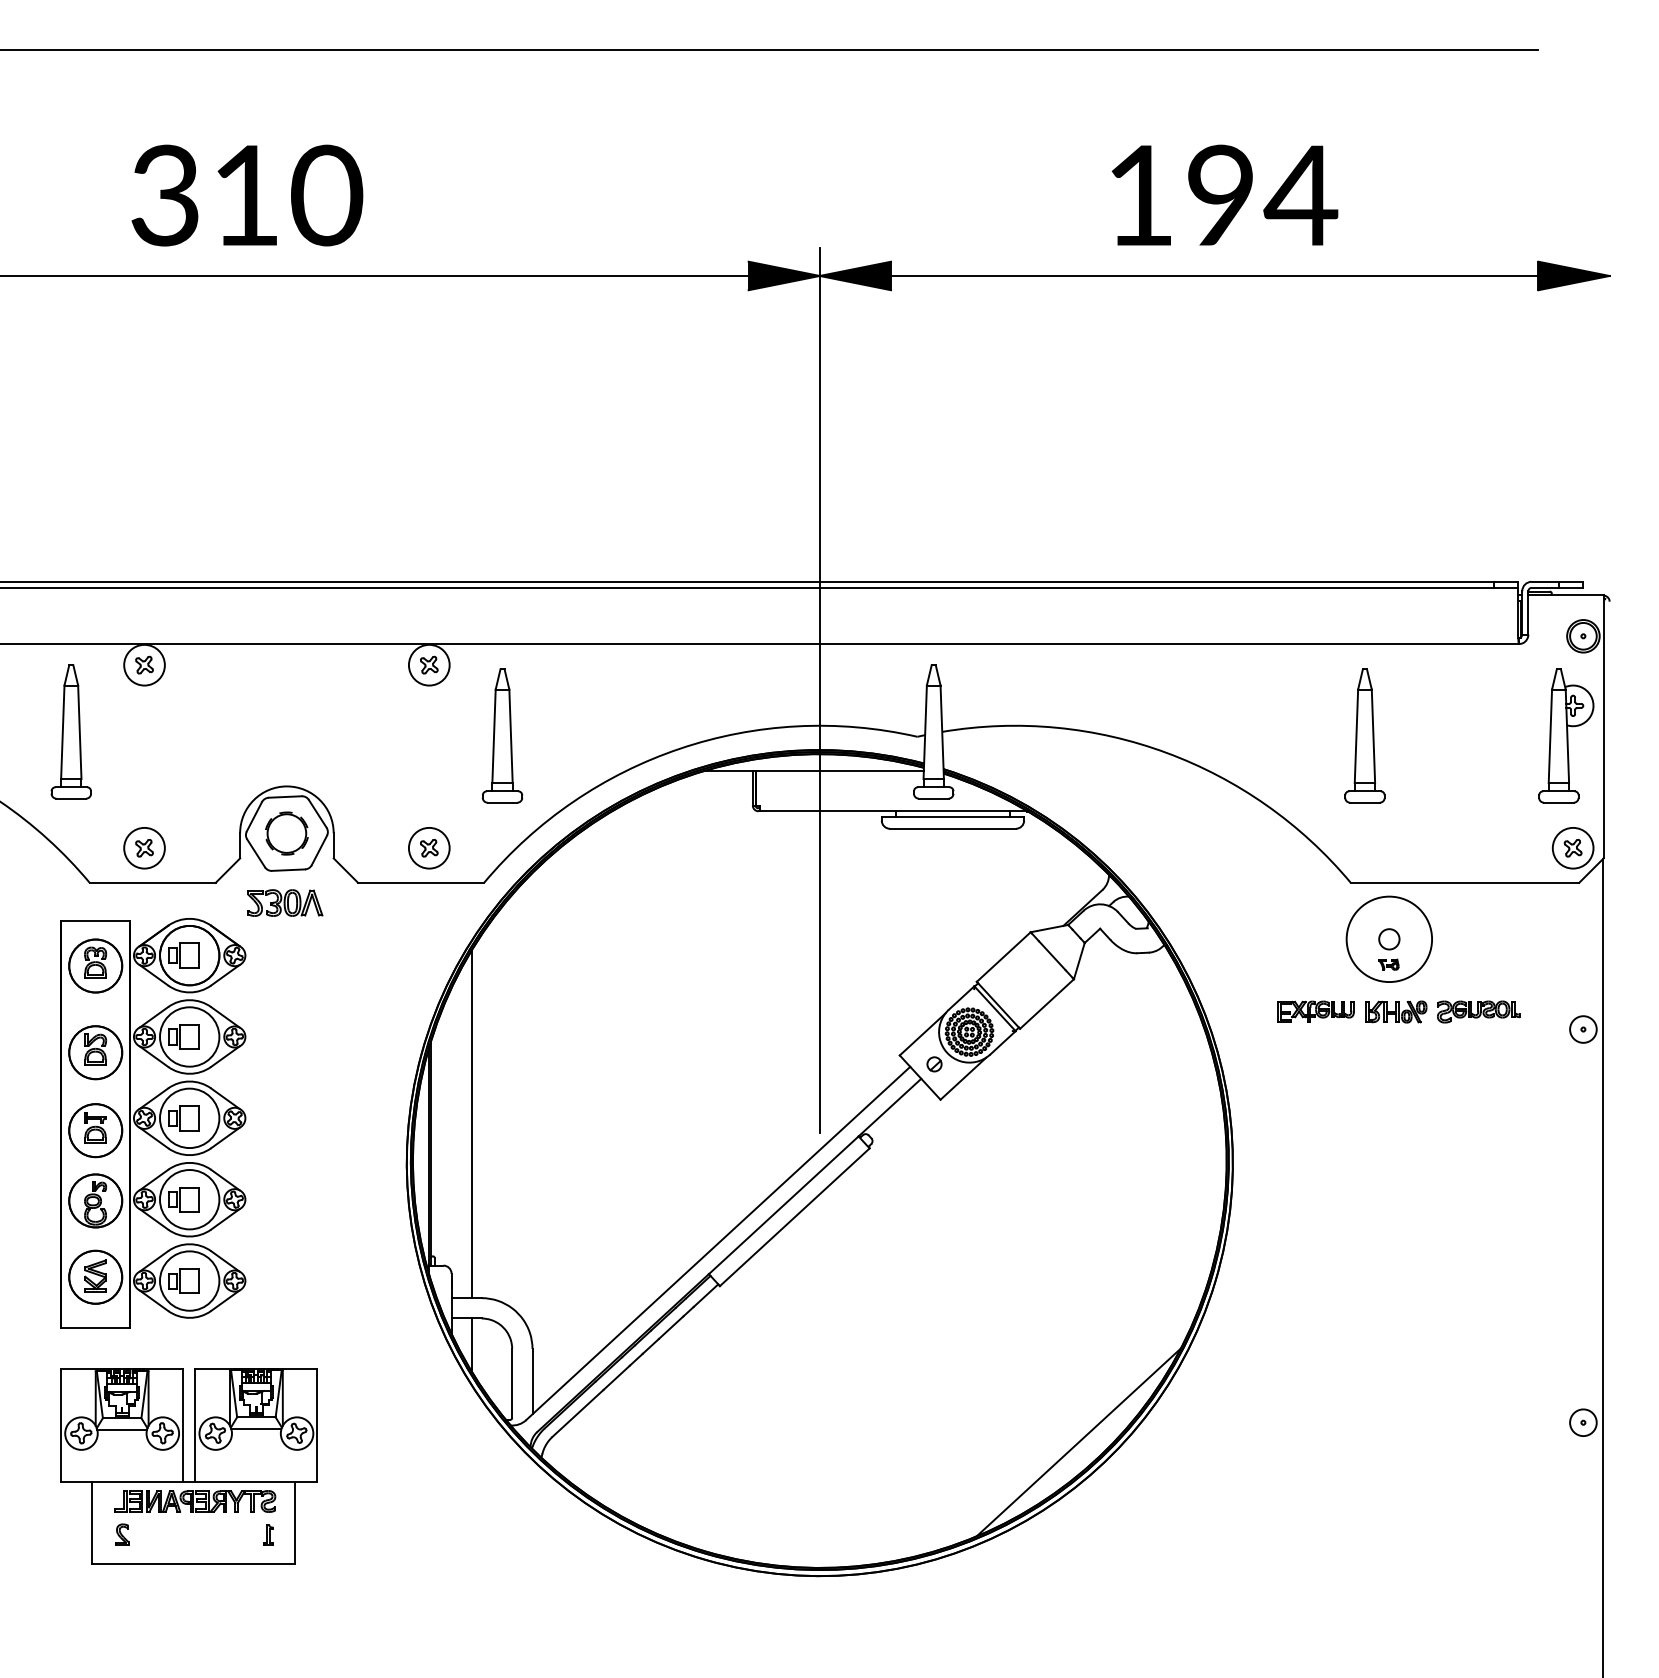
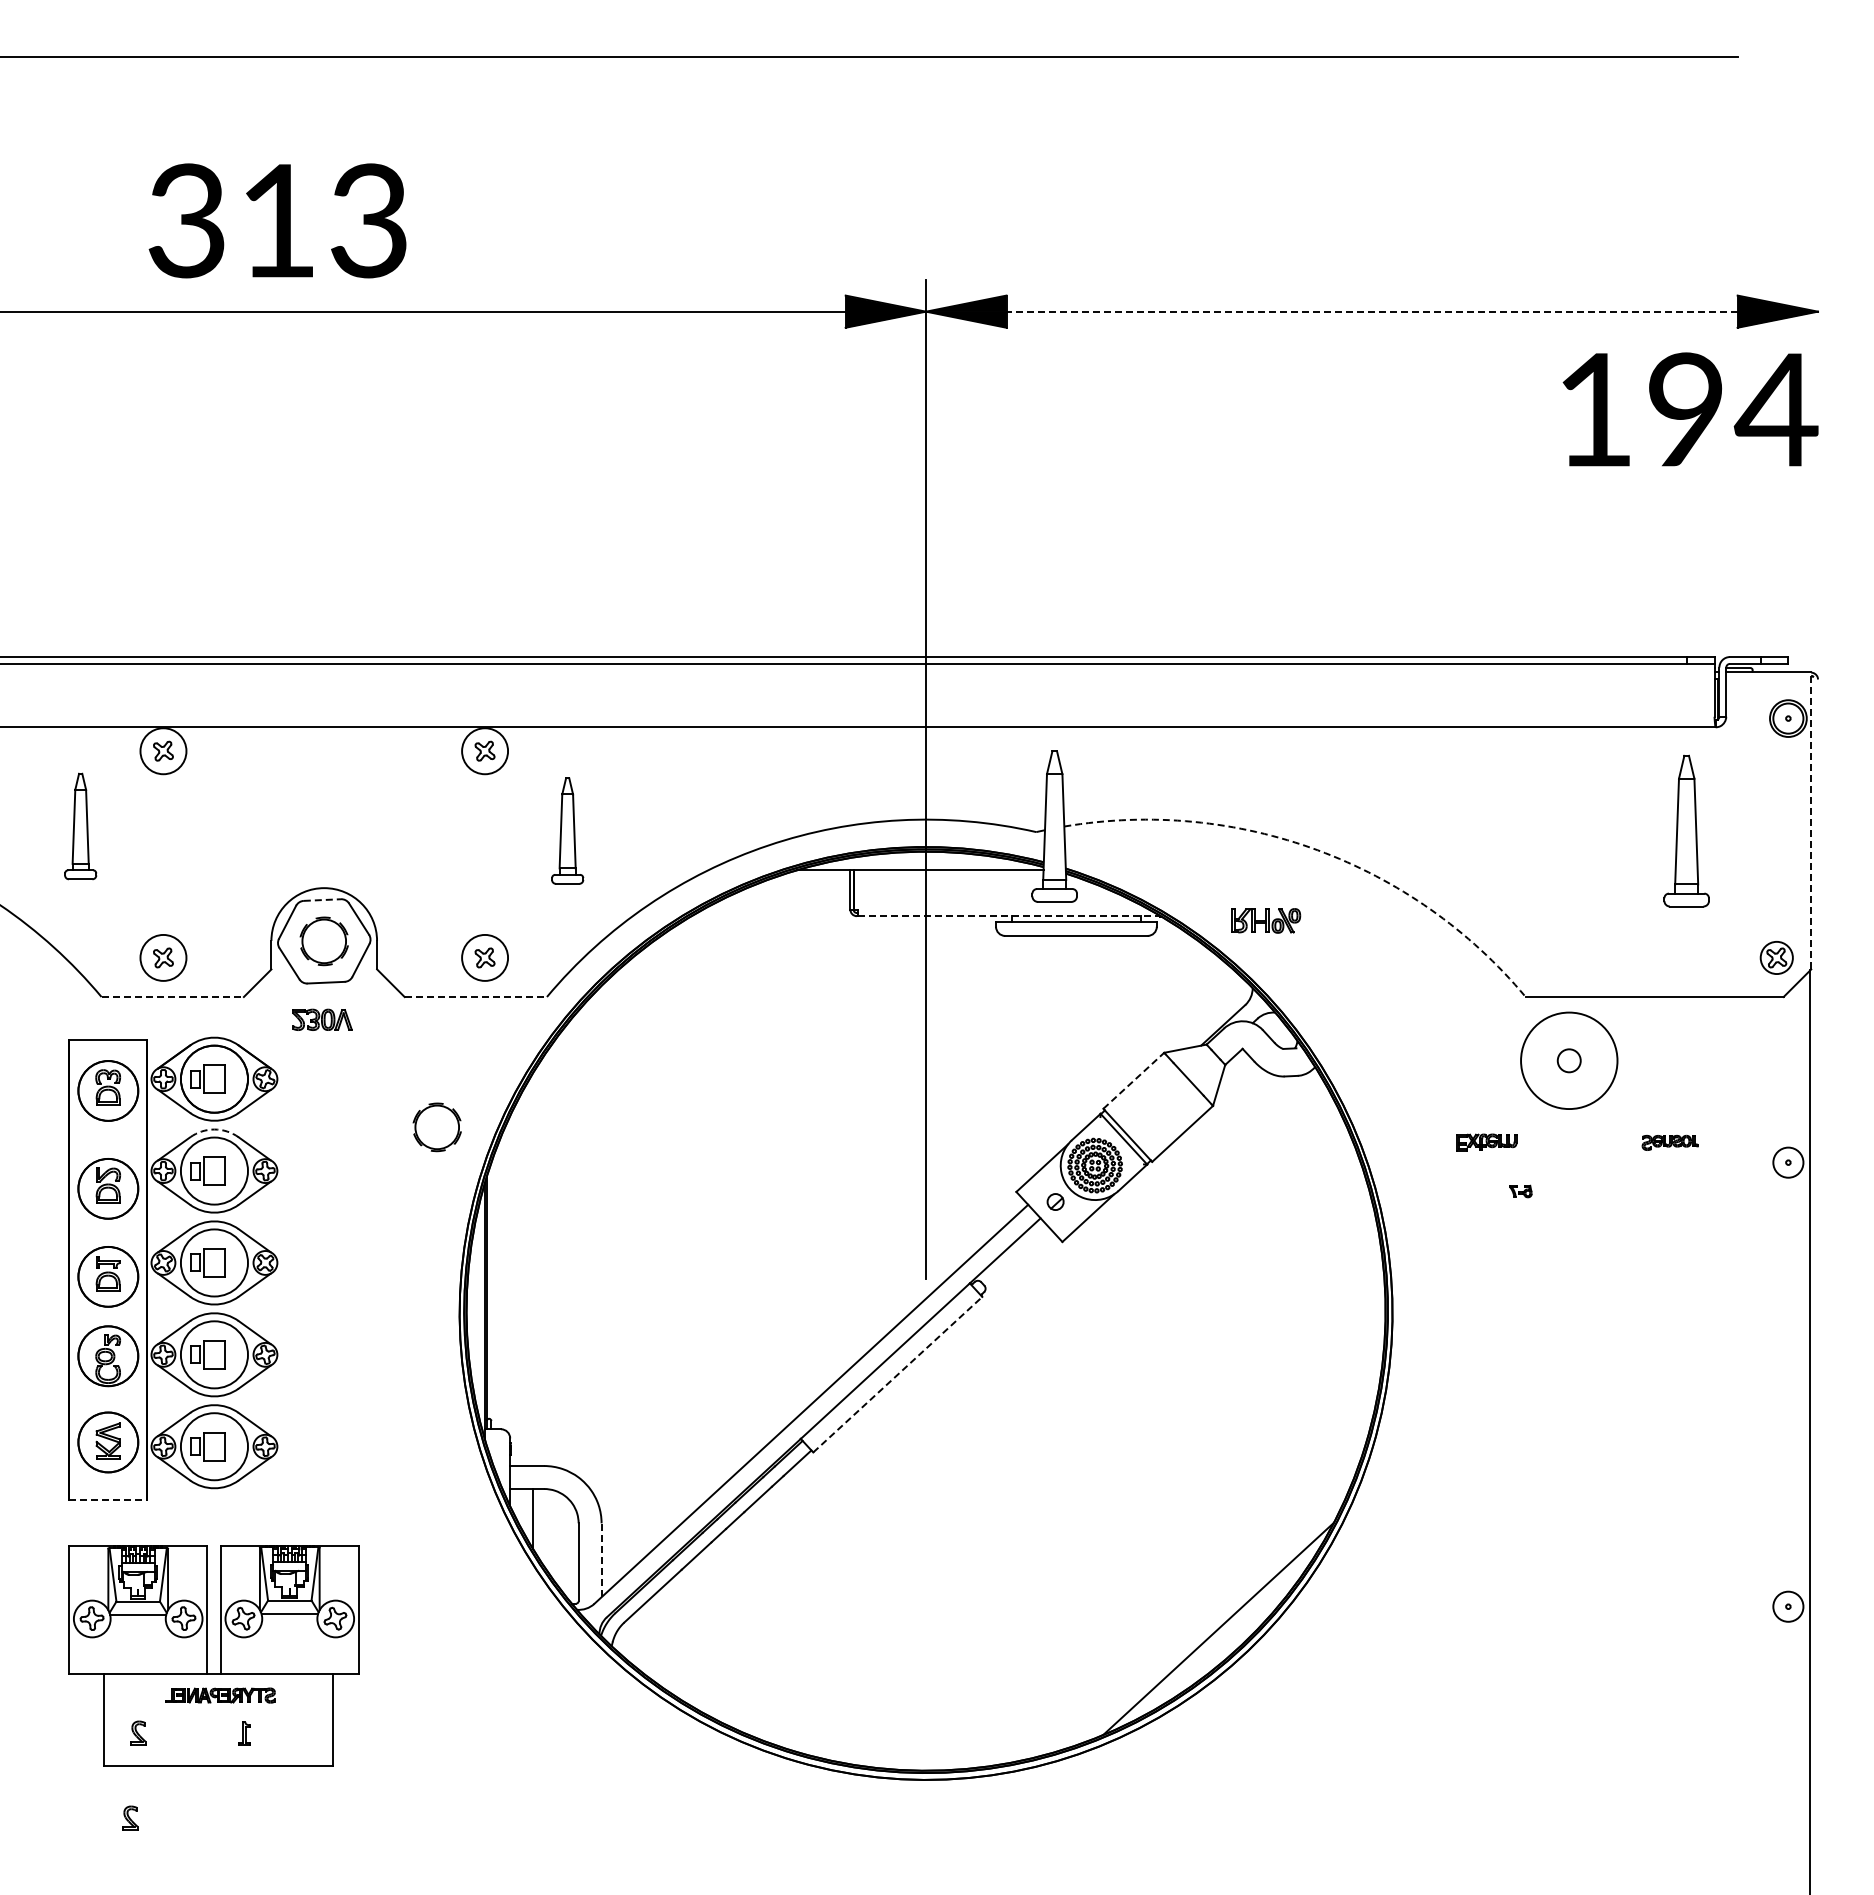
text: (326, 195) -> (369, 220), 310 -> 313
text: (1224, 195) -> (1690, 409), moved
line: (1215, 275) -> (1372, 311), solid -> dashed
line: (1603, 726) -> (1811, 820), solid -> dashed
part: (71, 731) -> (80, 826), size x0.7
part: (502, 735) -> (567, 830), size x0.7
part: (1364, 735) -> (1686, 830), moved
part: (1565, 735) -> (1768, 830), removed
arc: (1166, 753) -> (1317, 850), solid -> dashed
line: (285, 797) -> (322, 900), solid -> dashed
line: (893, 811) -> (1009, 916), solid -> dashed
circle: (1572, 847) -> (1776, 957), size x0.7
line: (153, 883) -> (173, 997), solid -> dashed
line: (421, 883) -> (476, 997), solid -> dashed
part: (285, 902) -> (322, 1019), size x0.7
line: (1004, 956) -> (1134, 1080), solid -> dashed
part: (1388, 964) -> (1520, 1191), moved
part: (386, 998) -> (436, 1127), added
arc: (189, 1000) -> (214, 1129), solid -> dashed
part: (1316, 1011) -> (1486, 1142), size x0.7
part: (1396, 1011) -> (1266, 920), moved
part: (1479, 1011) -> (1670, 1142), size x0.6
line: (472, 1124) -> (533, 1269), removed
line: (794, 1217) -> (897, 1374), solid -> dashed
line: (95, 1327) -> (108, 1499), solid -> dashed
line: (532, 1381) -> (601, 1560), solid -> dashed
part: (195, 1501) -> (220, 1695), size x0.6
part: (268, 1535) -> (244, 1733), moved
part: (115, 1609) -> (130, 1817), added

